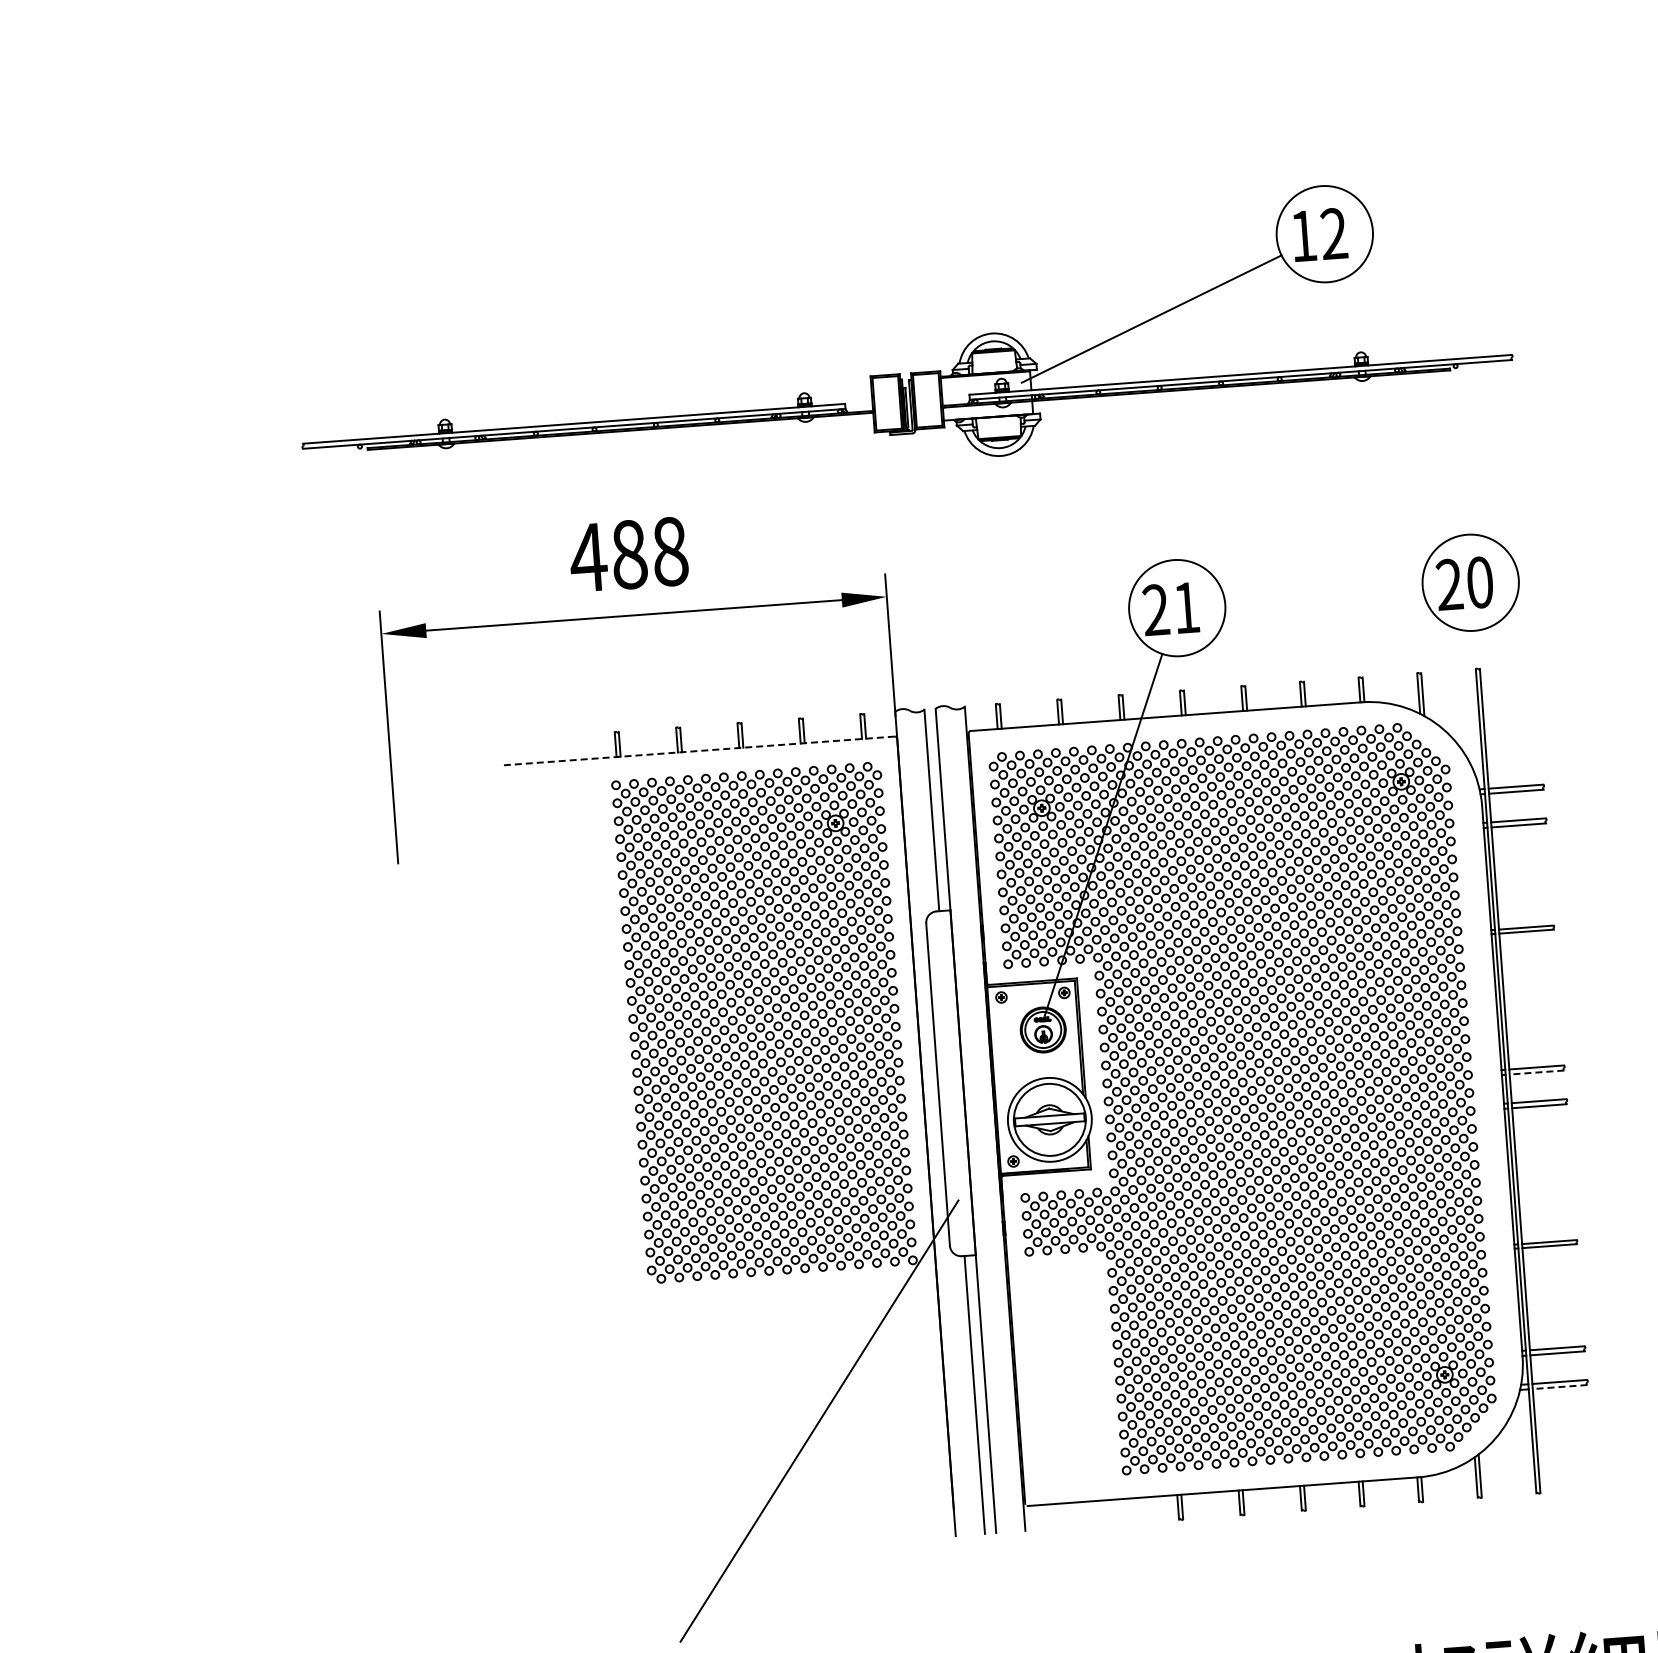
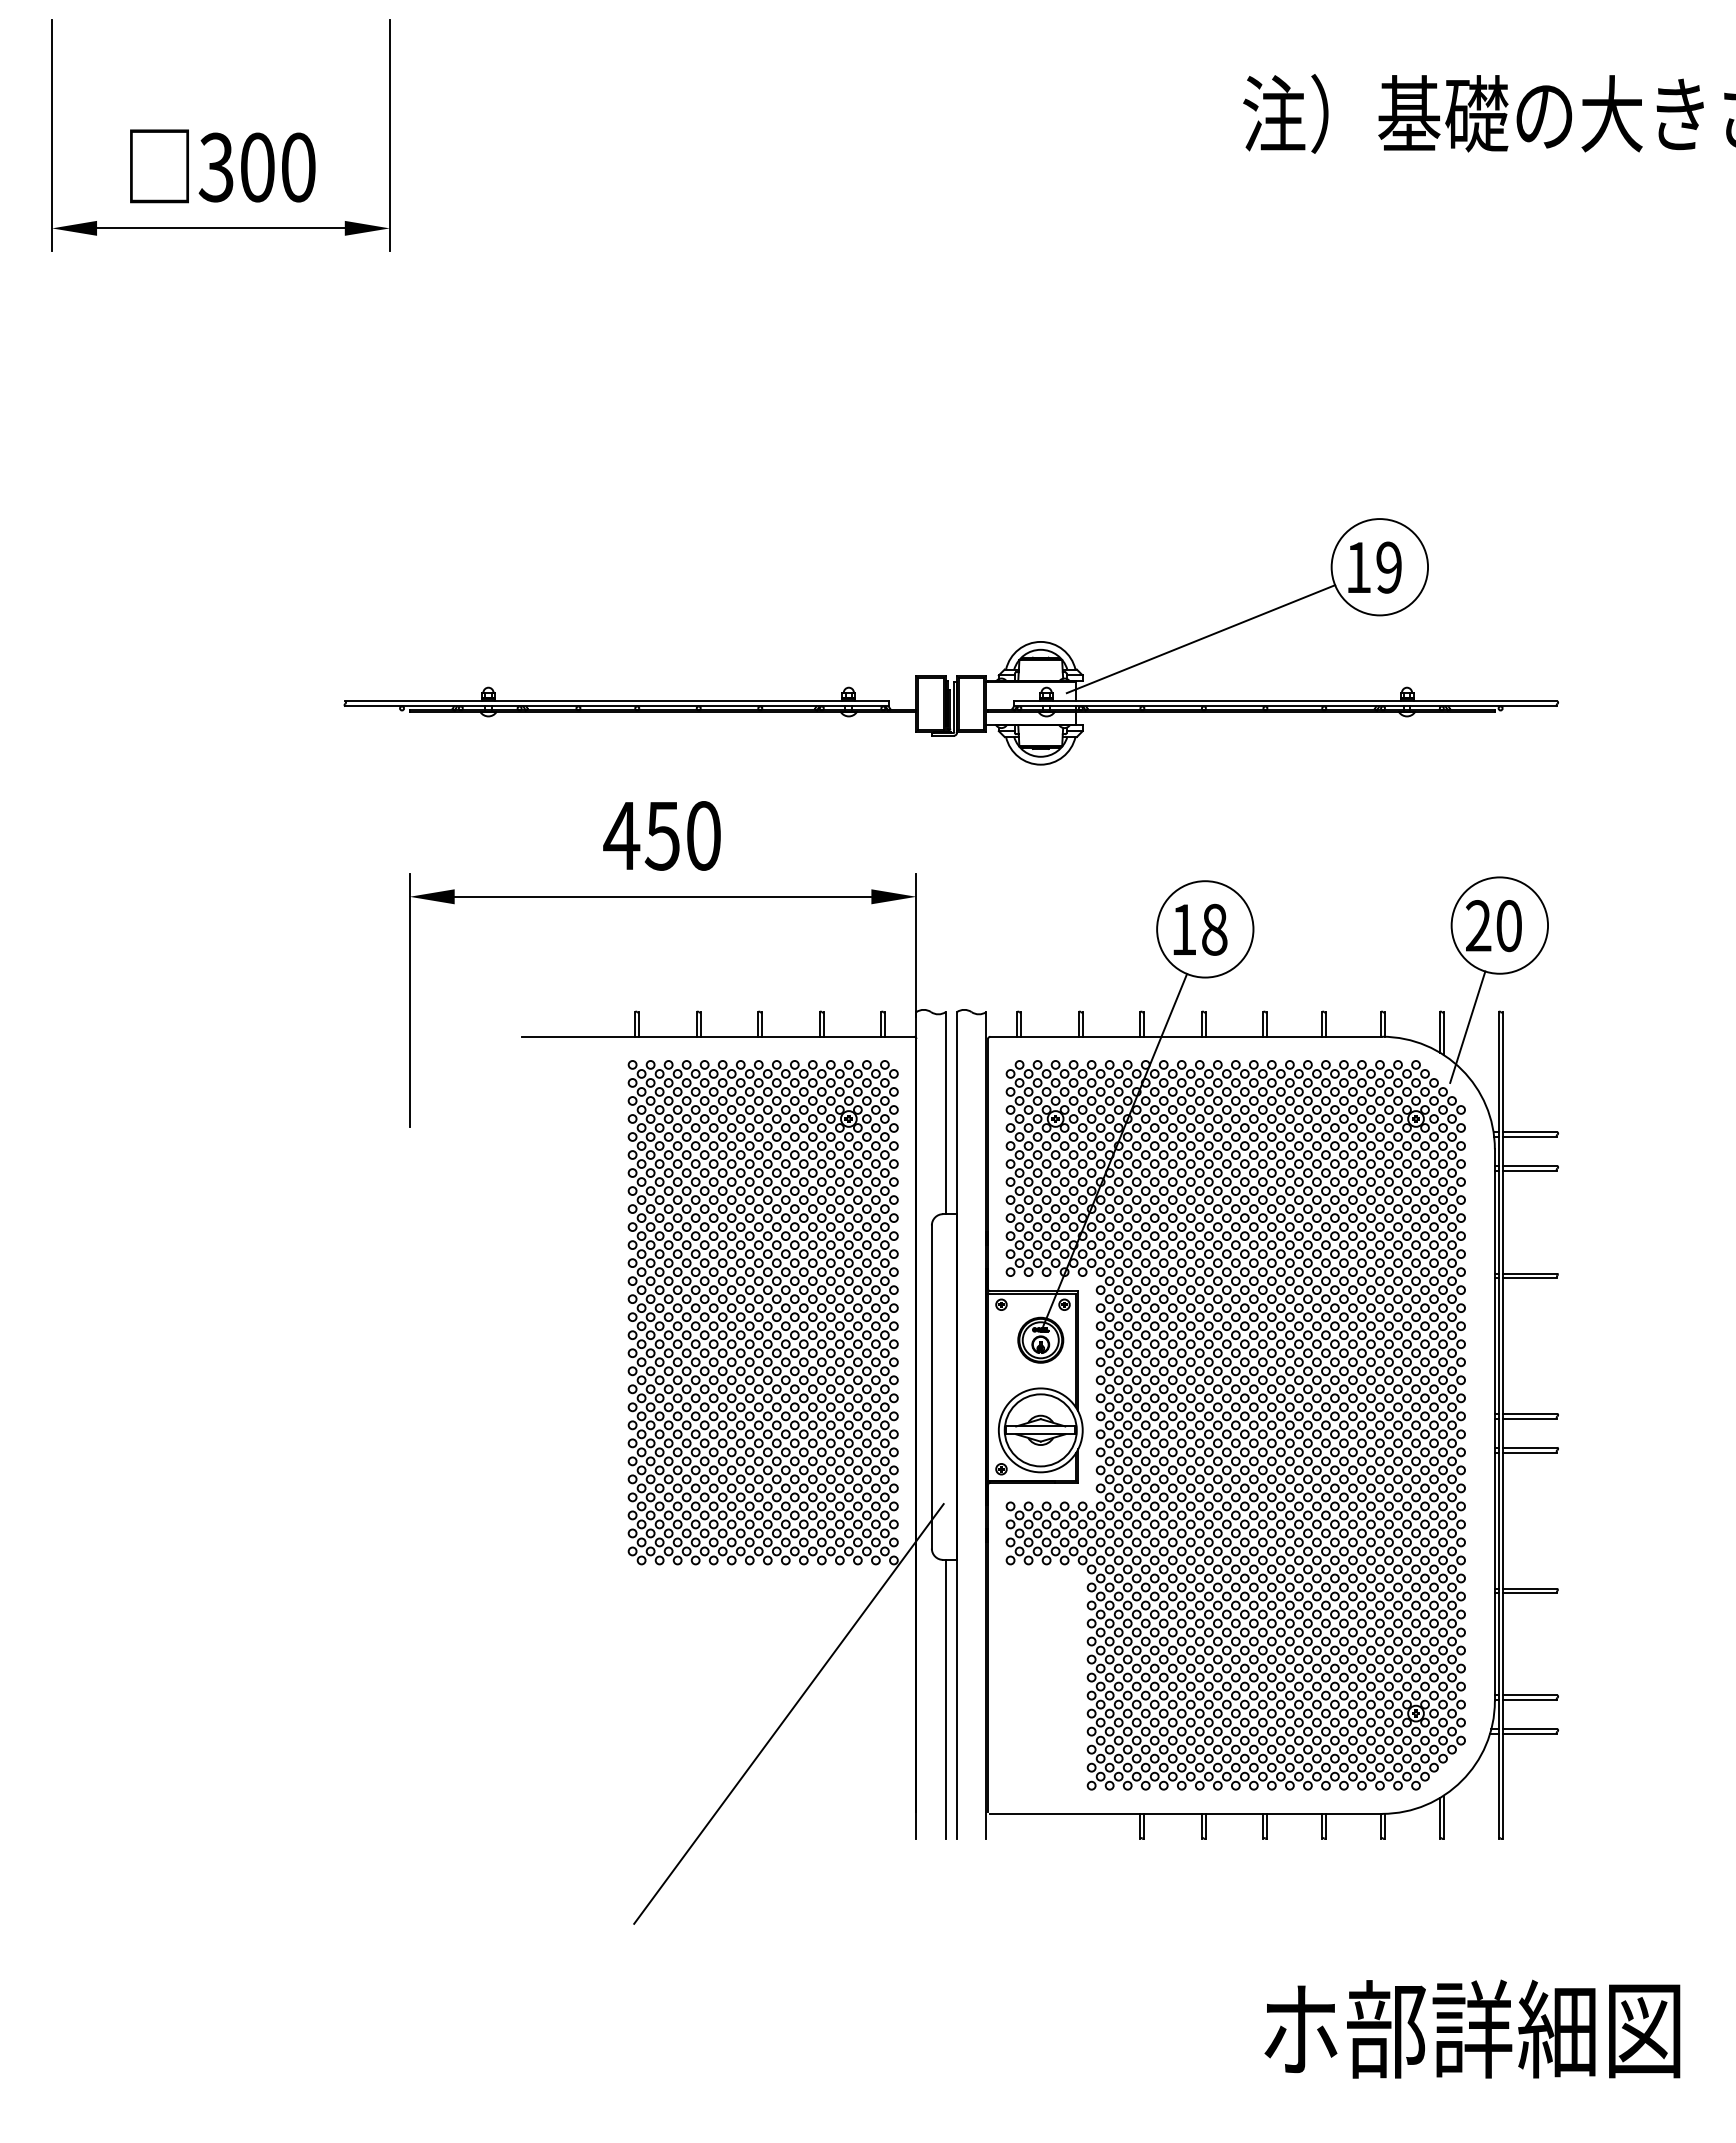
text: (1333, 233) -> (1388, 567), 12 -> 19
text: (648, 552) -> (682, 835), 488 -> 450
text: (1171, 608) -> (1199, 929), 21 -> 18
line: (1445, 685) -> (1467, 1026), added
line: (699, 750) -> (718, 1036), dashed -> solid
line: (1536, 1072) -> (1529, 1418), dashed -> solid
line: (1559, 1387) -> (1529, 1734), dashed -> solid

